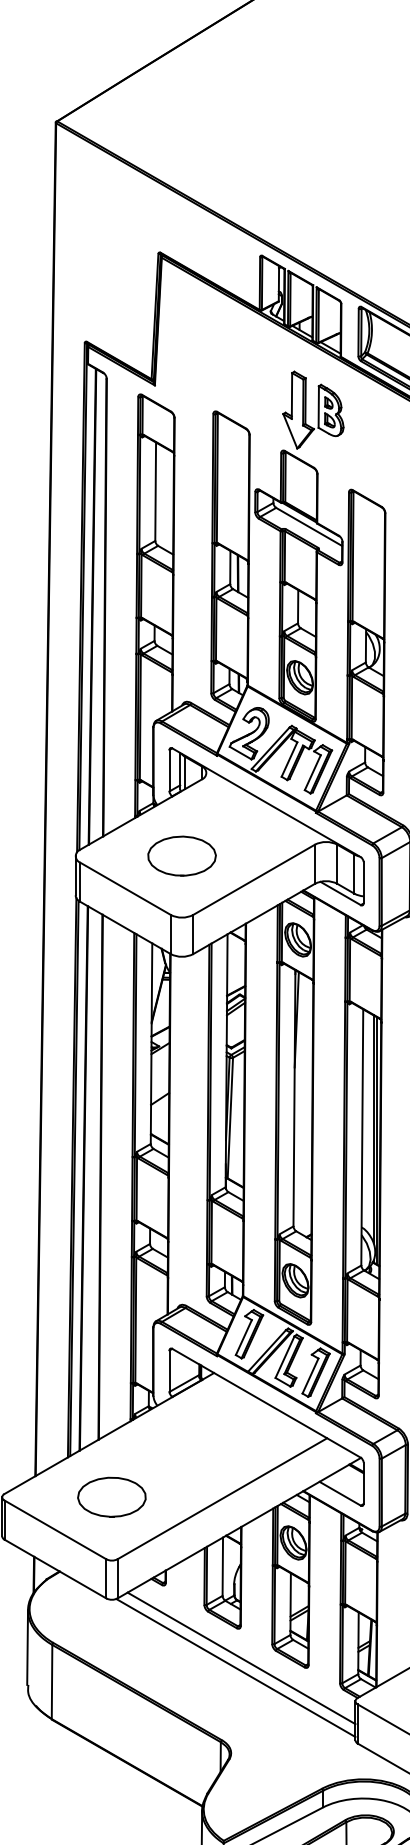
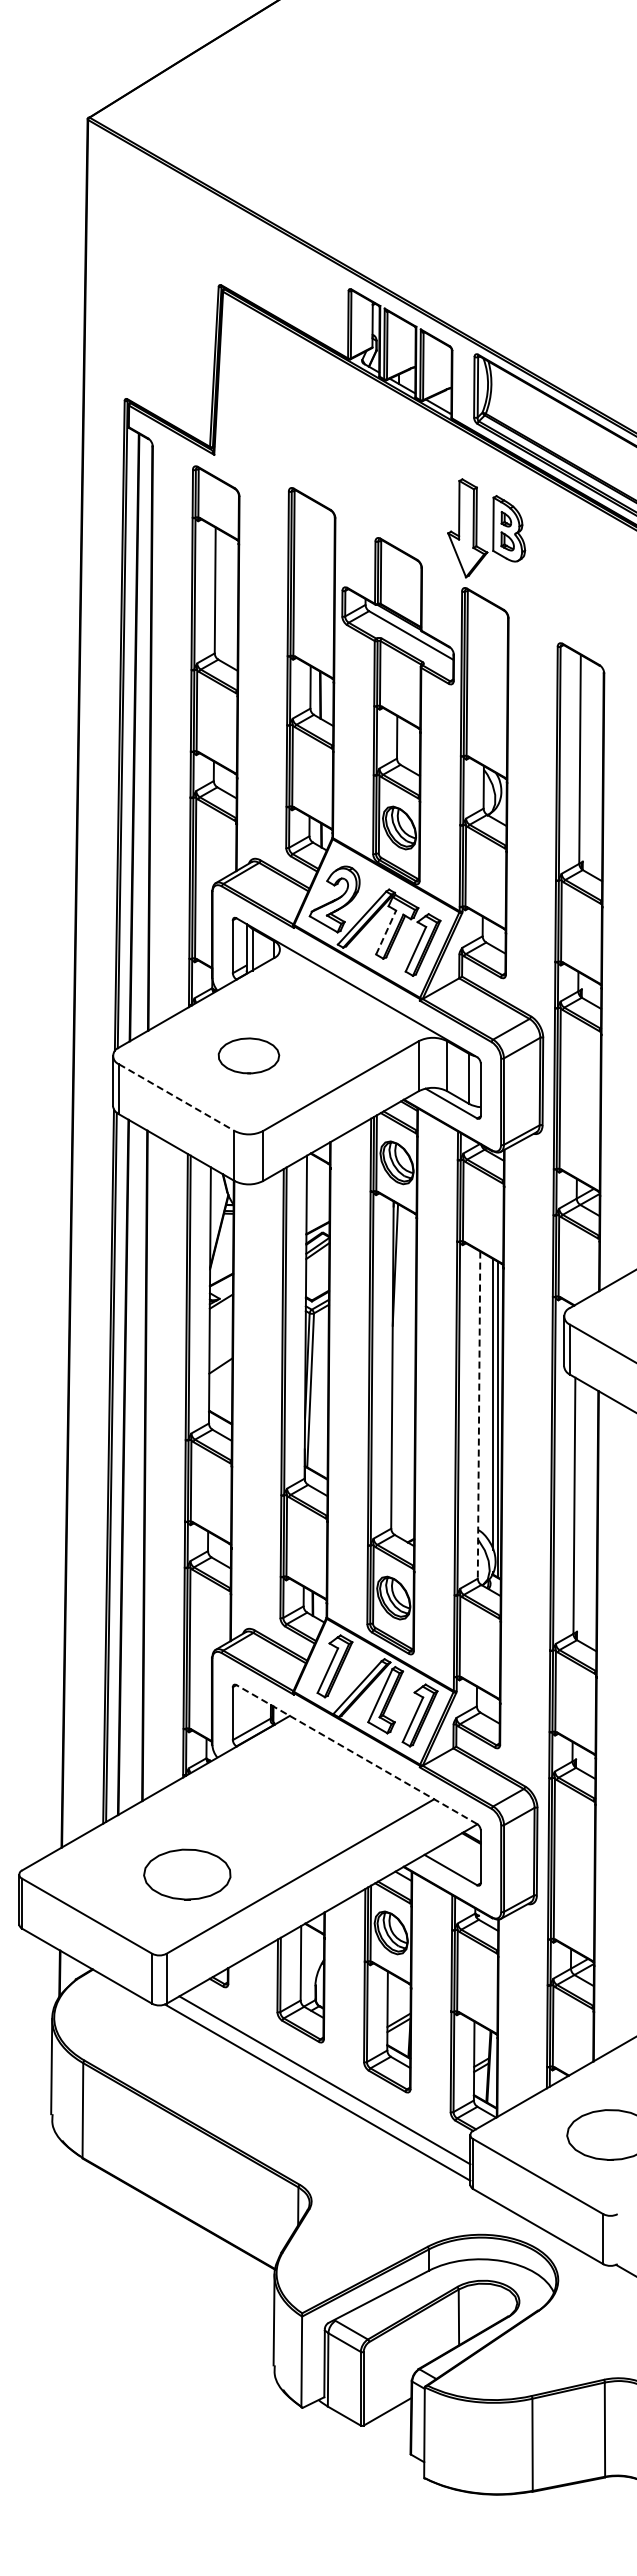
part: (313, 410) -> (486, 528), moved
line: (289, 759) -> (386, 932), solid -> dashed
part: (181, 855) -> (248, 1055), size x0.7
line: (125, 888) -> (176, 1097), solid -> dashed
line: (362, 1137) -> (479, 1415), solid -> dashed
line: (266, 1403) -> (356, 1754), solid -> dashed
part: (112, 1497) -> (187, 1874), moved

